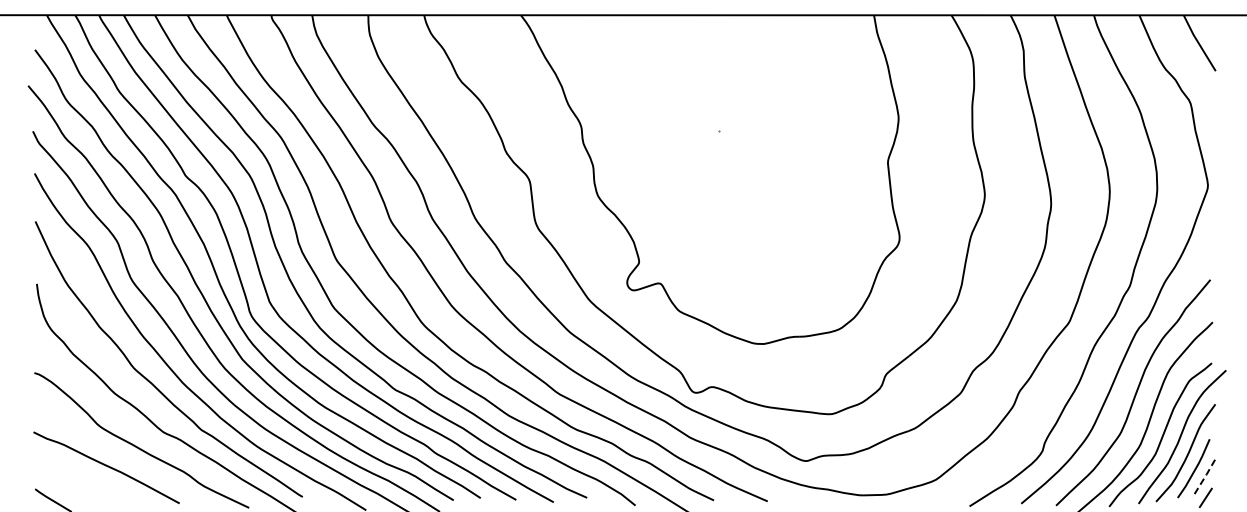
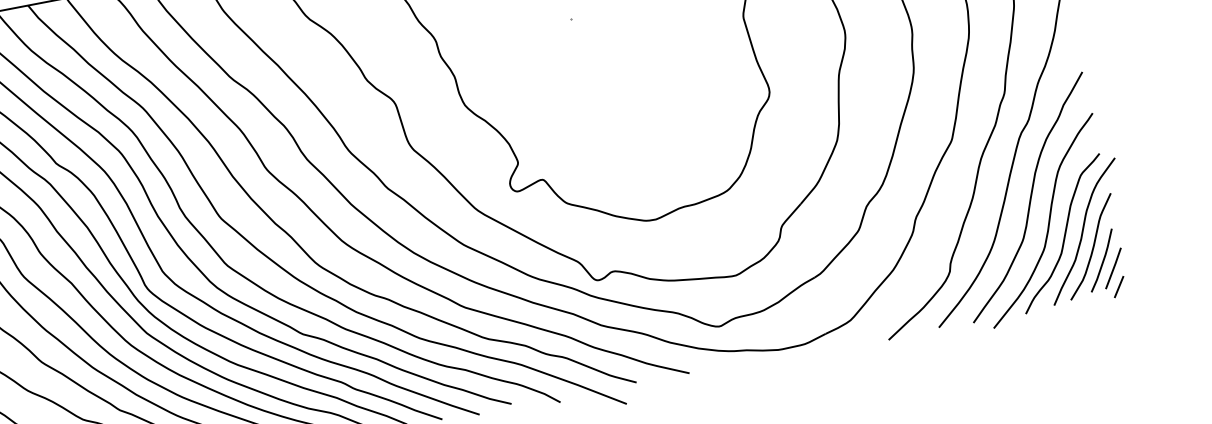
line: (1204, 478) -> (1114, 268), dashed -> solid

